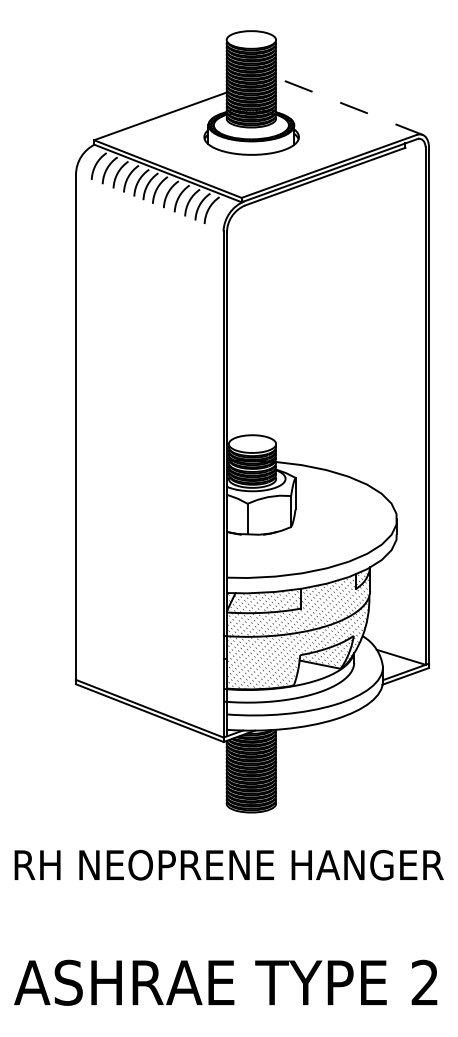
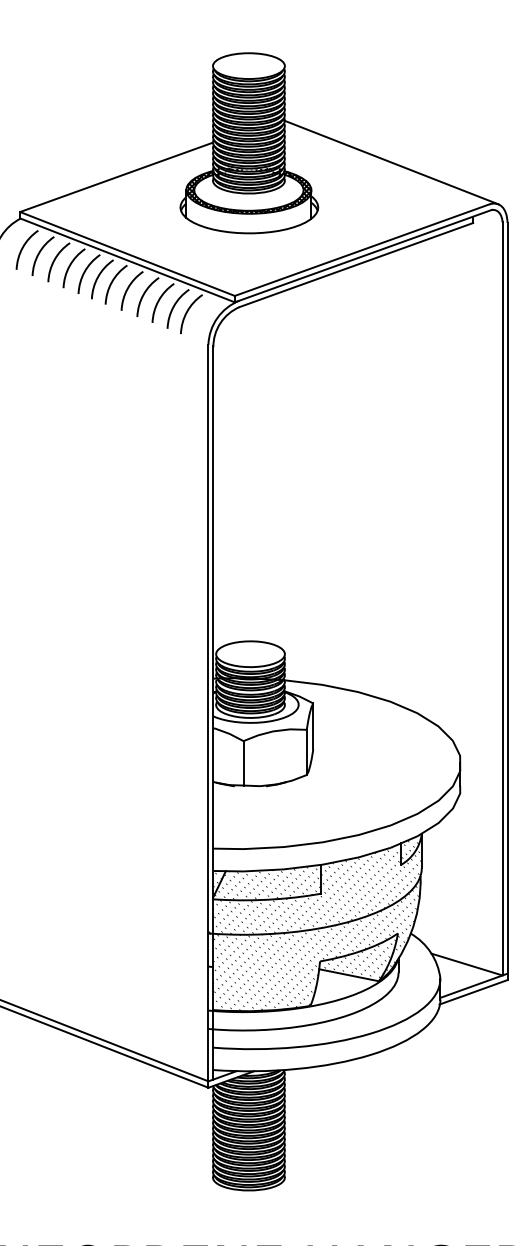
line: (349, 106) -> (391, 162), dashed -> solid

